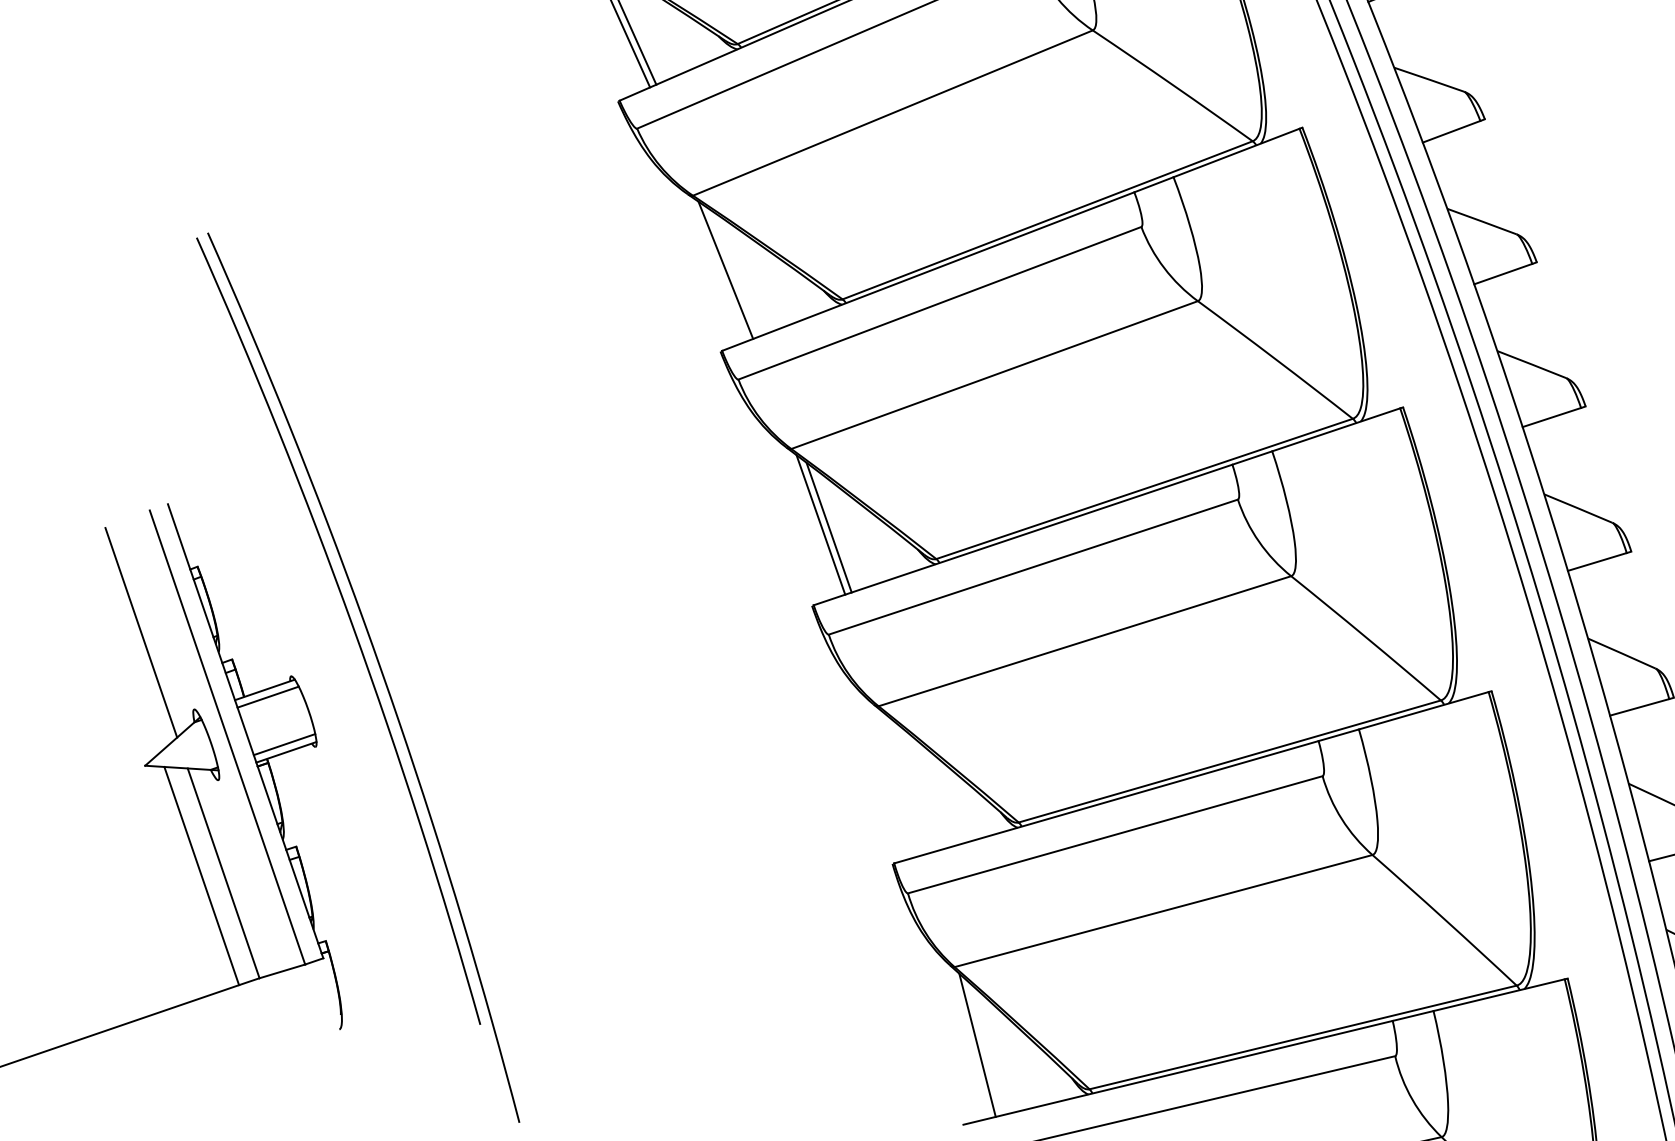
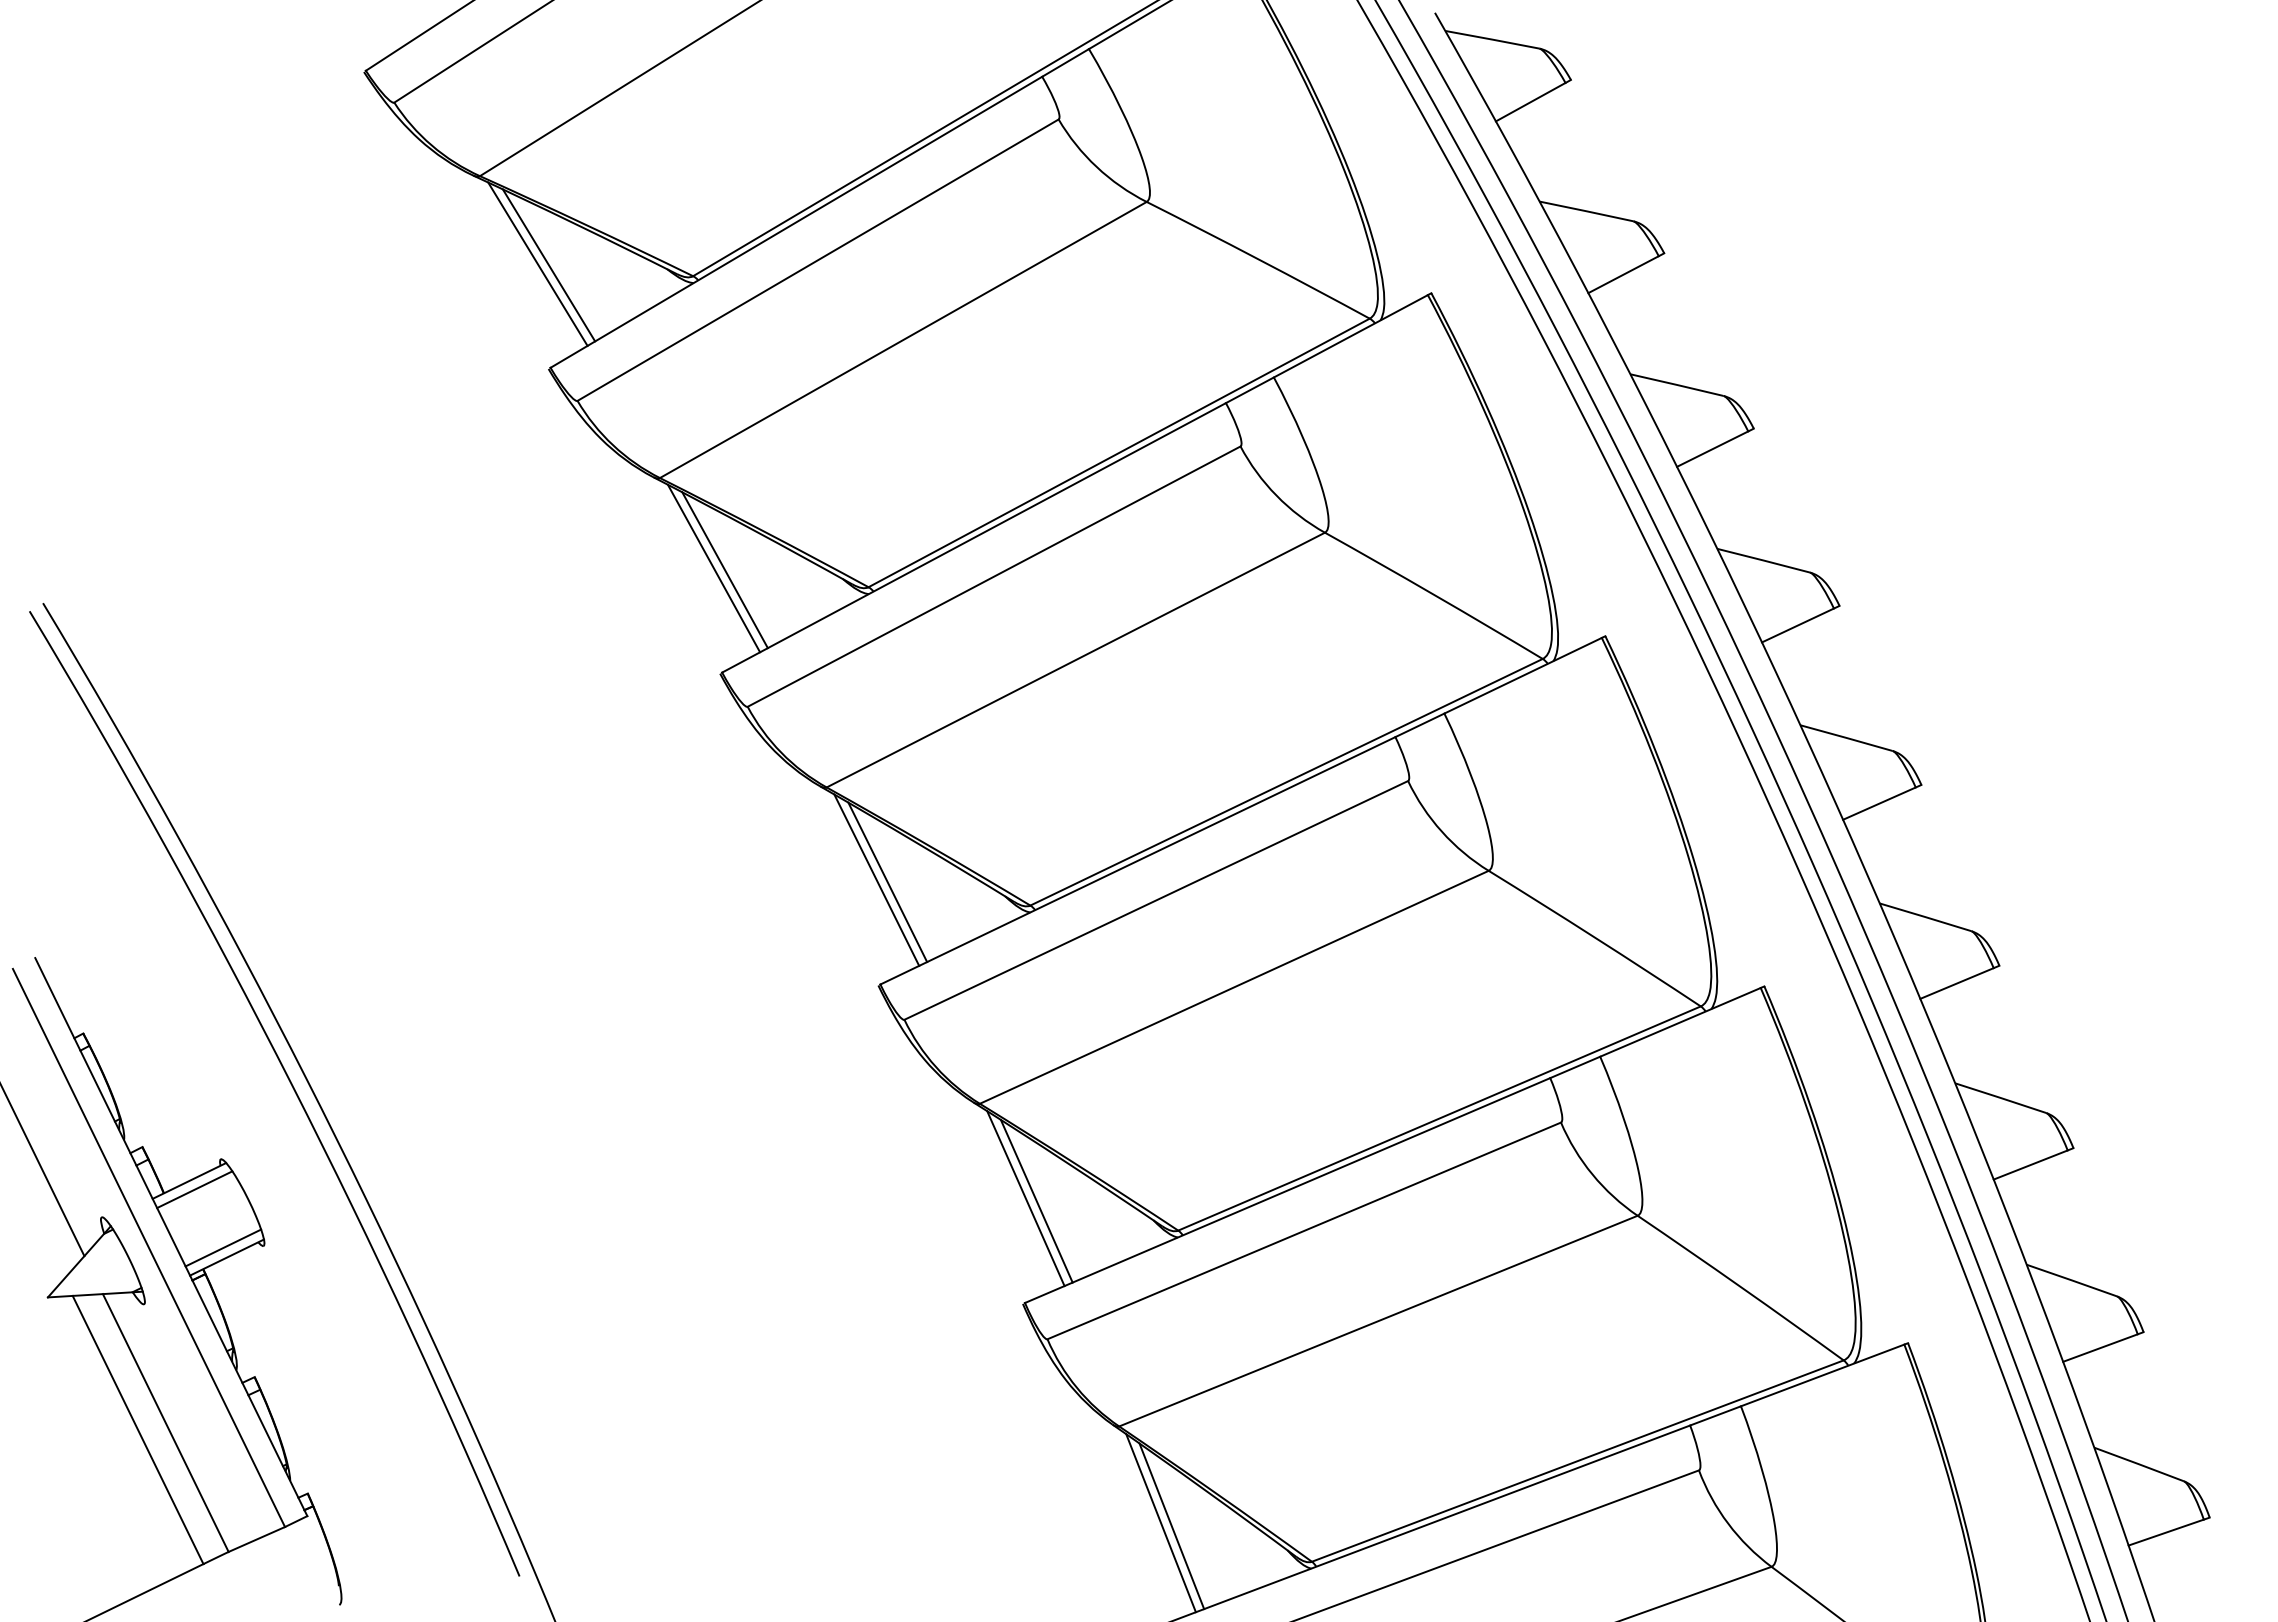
line: (733, 272) -> (724, 570), added
line: (904, 783) -> (1025, 1198), added
line: (912, 785) -> (1036, 1200), added
line: (985, 1048) -> (1171, 1526), added

